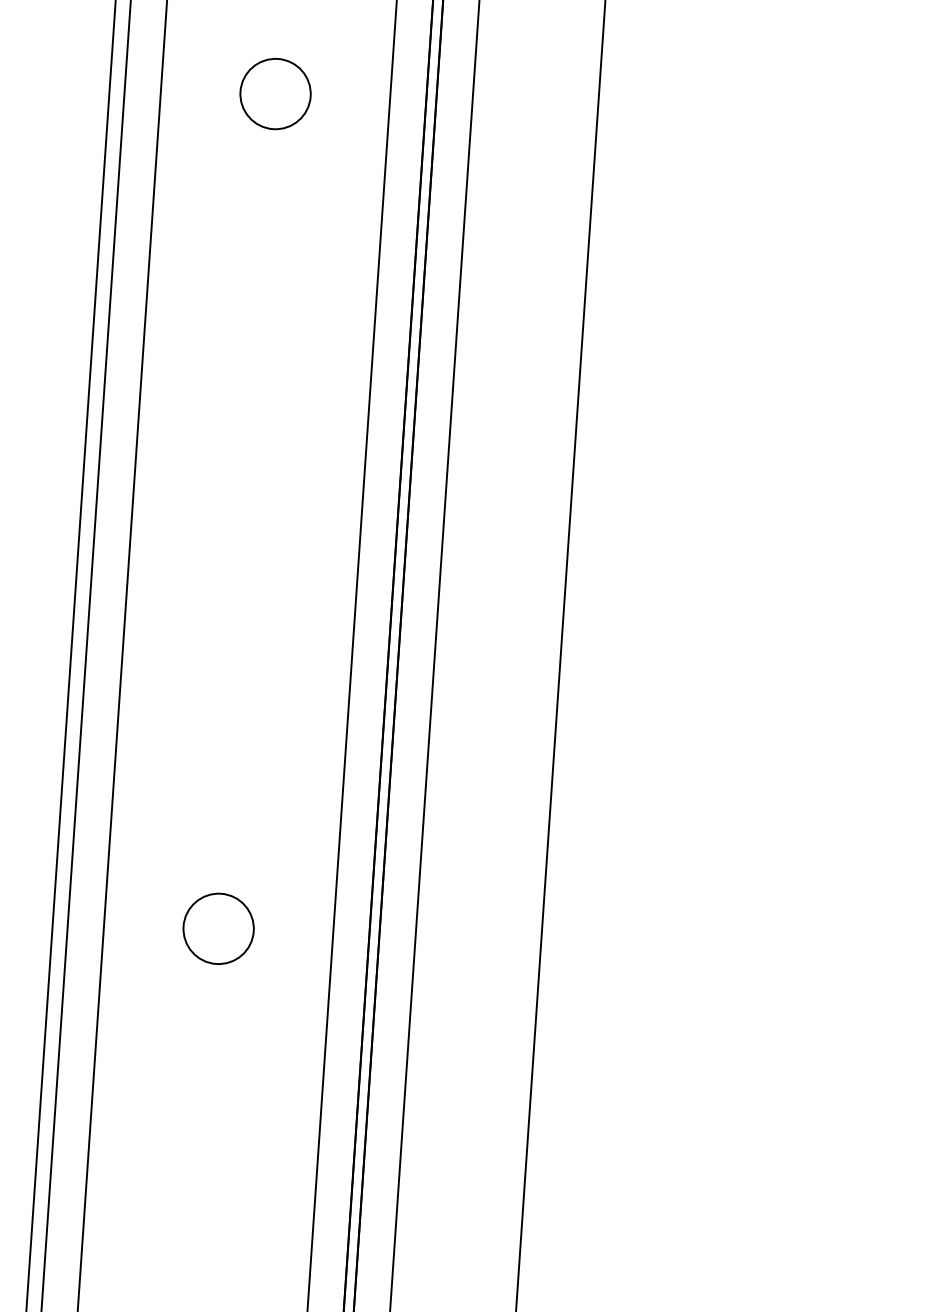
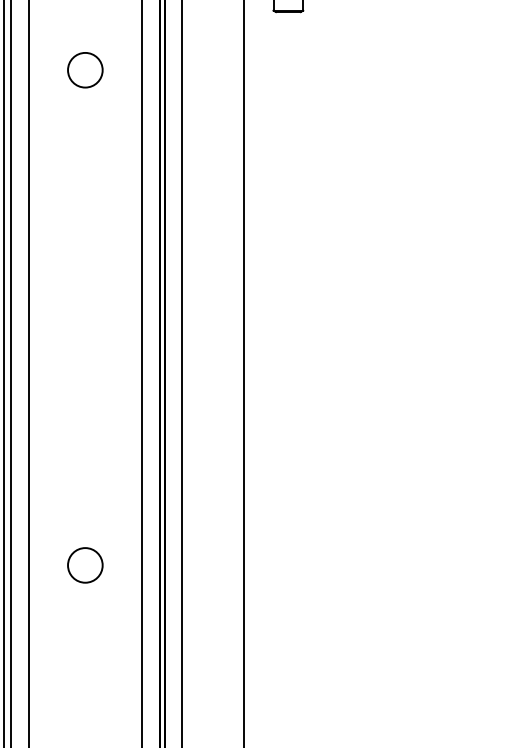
circle: (275, 94) -> (85, 70), moved
circle: (218, 929) -> (85, 565), moved

